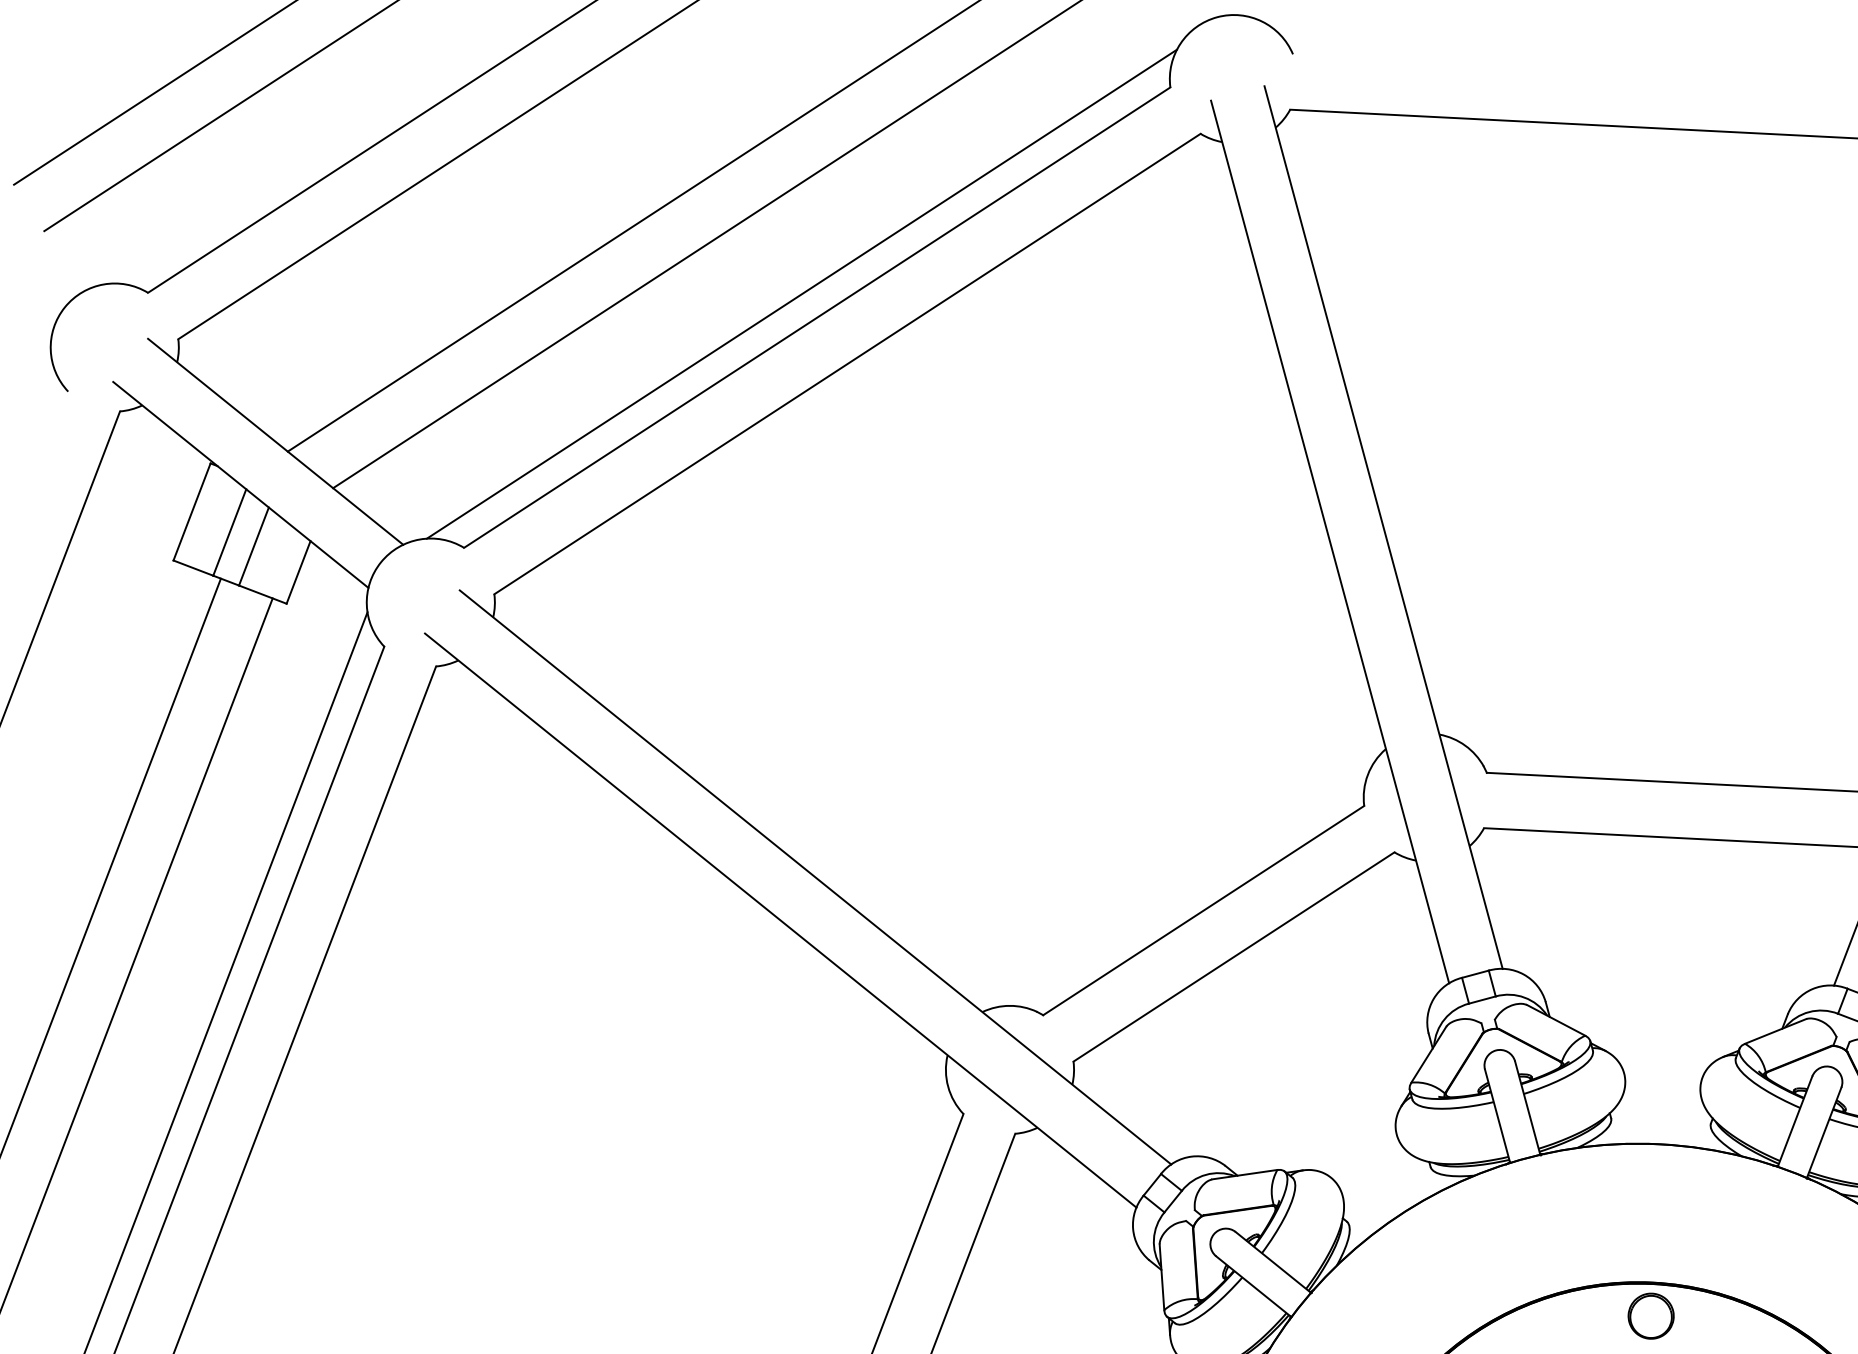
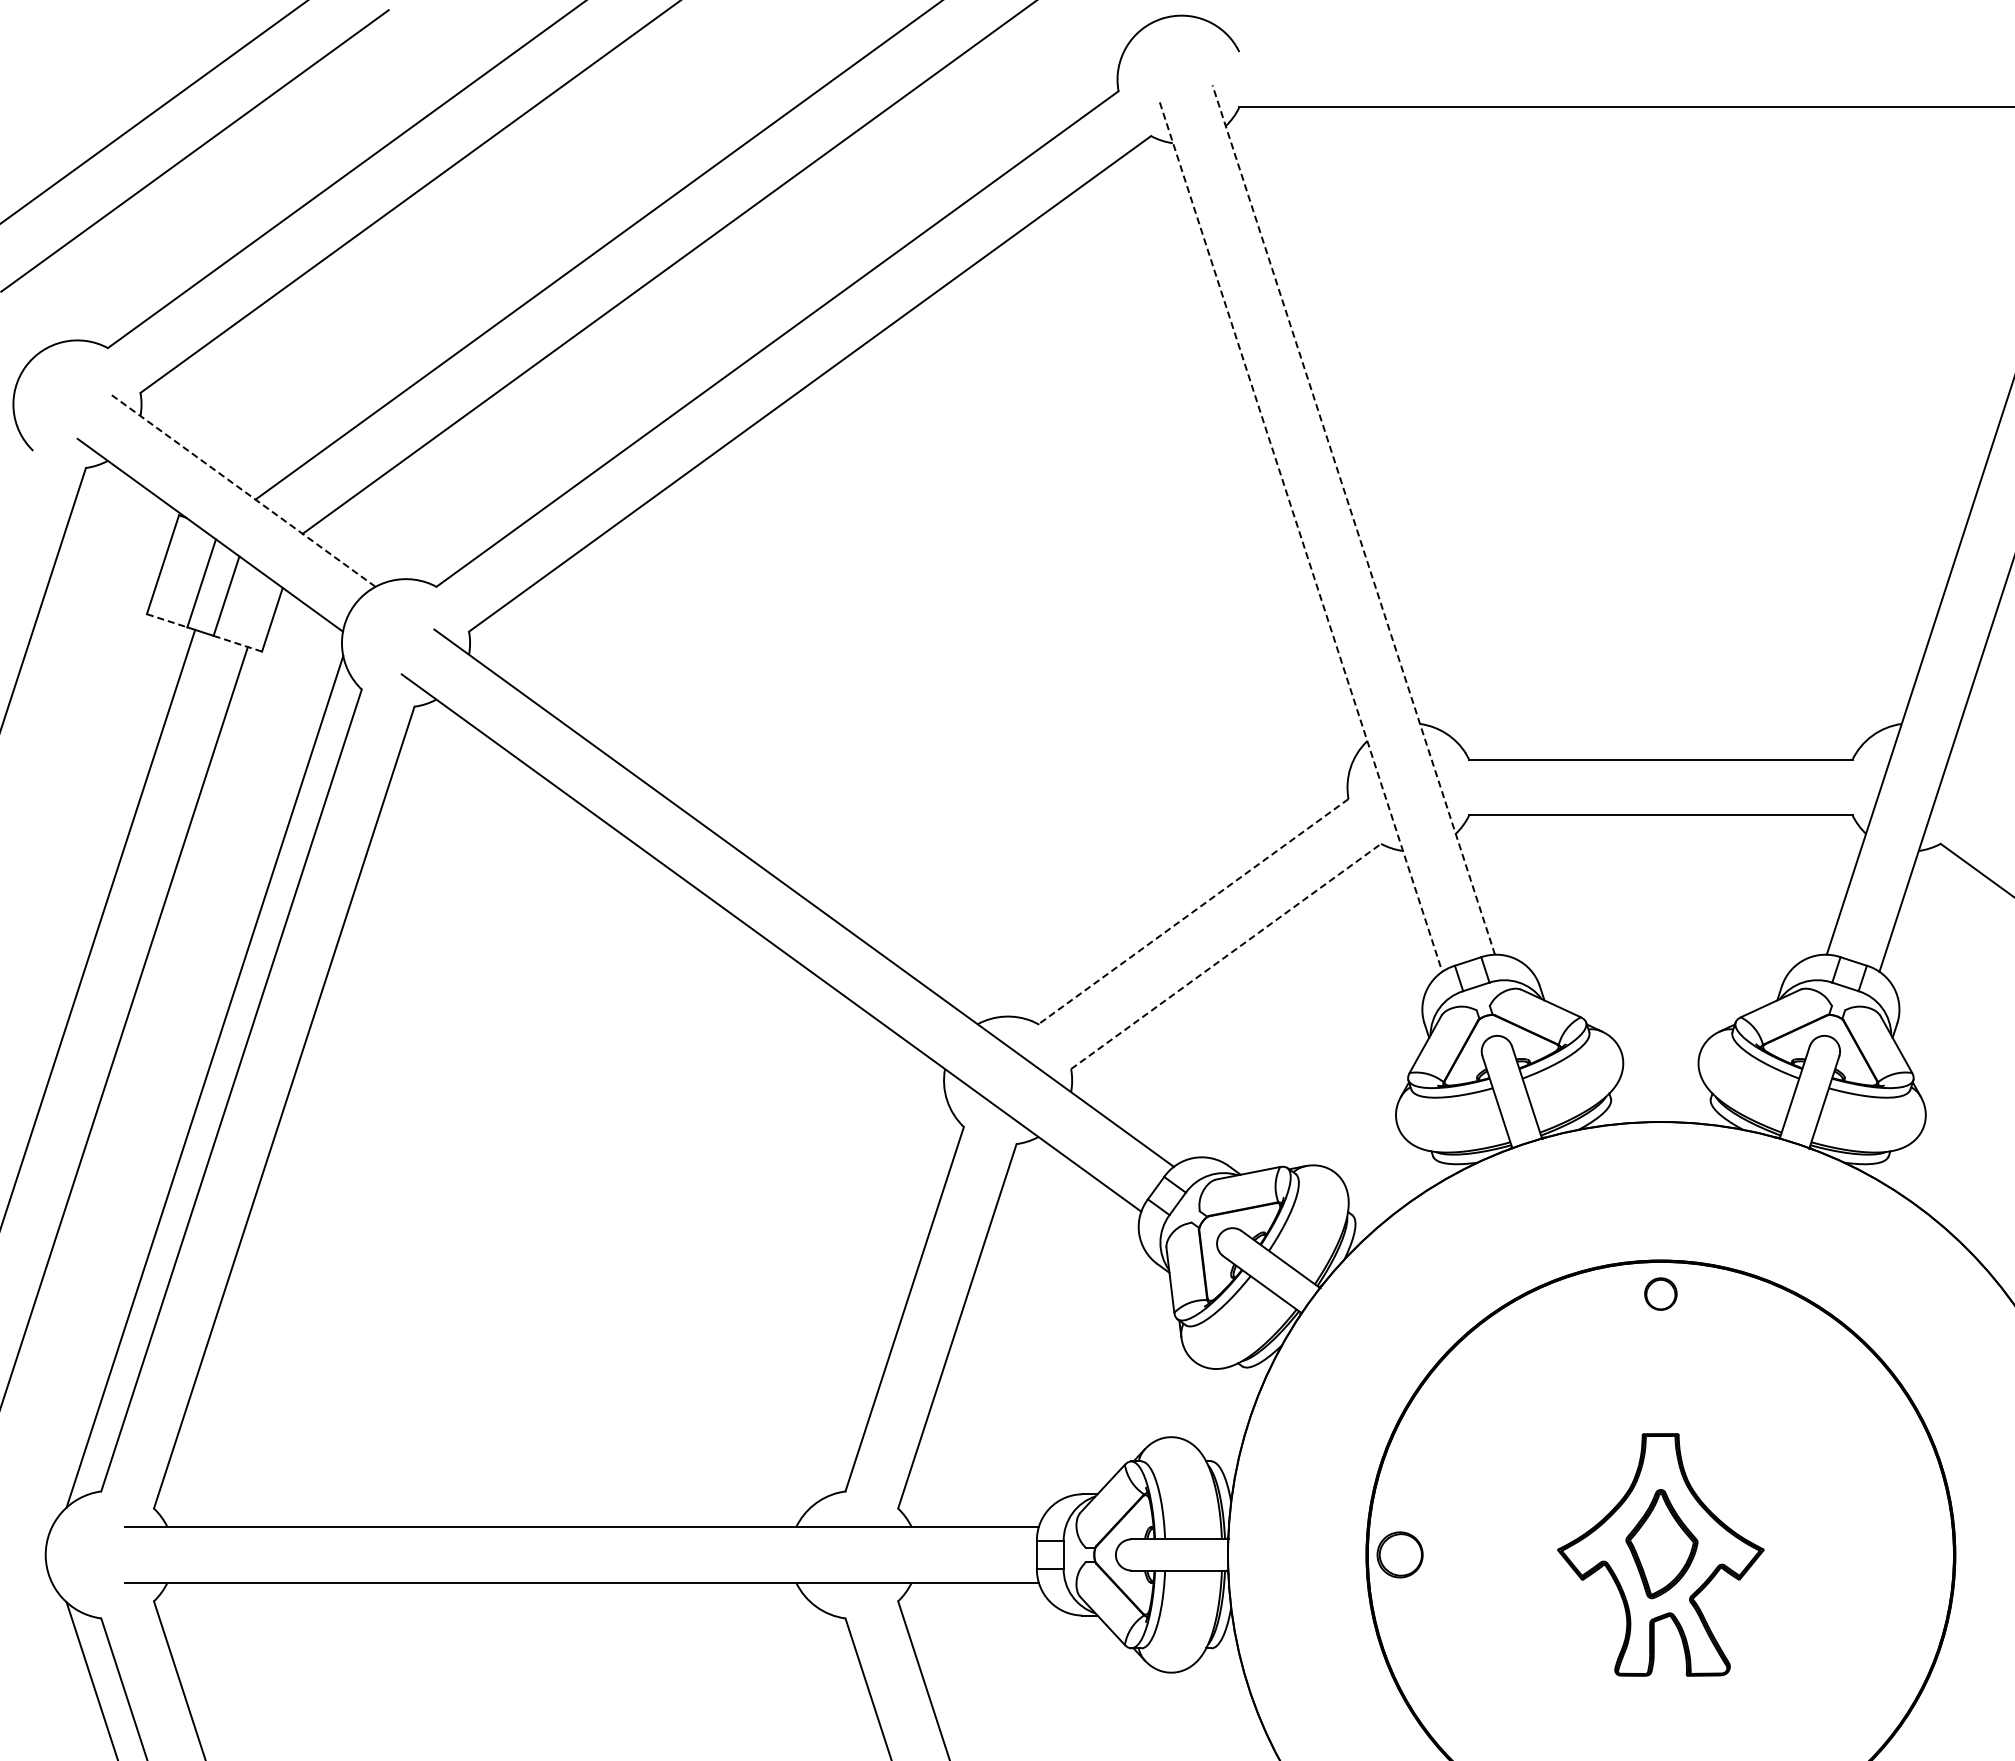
line: (801, 294) -> (760, 316), removed
line: (275, 441) -> (242, 490), solid -> dashed
line: (1383, 527) -> (1353, 519), solid -> dashed
line: (1330, 542) -> (1301, 537), solid -> dashed
line: (193, 567) -> (167, 620), solid -> dashed
line: (263, 594) -> (238, 643), solid -> dashed
line: (1203, 910) -> (1193, 911), solid -> dashed
line: (1234, 957) -> (1226, 956), solid -> dashed
part: (1650, 1315) -> (1660, 1293), size x0.7

